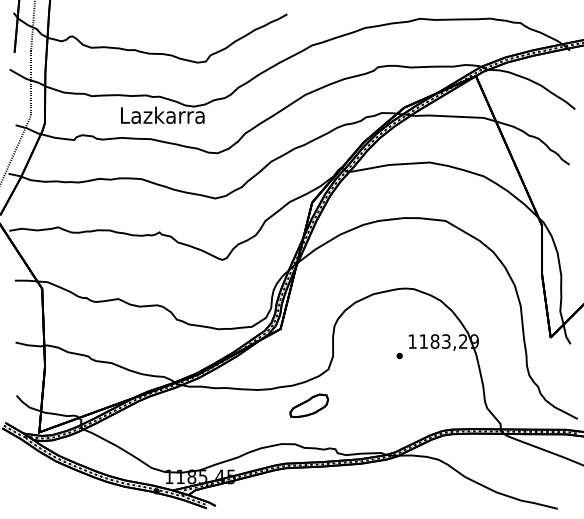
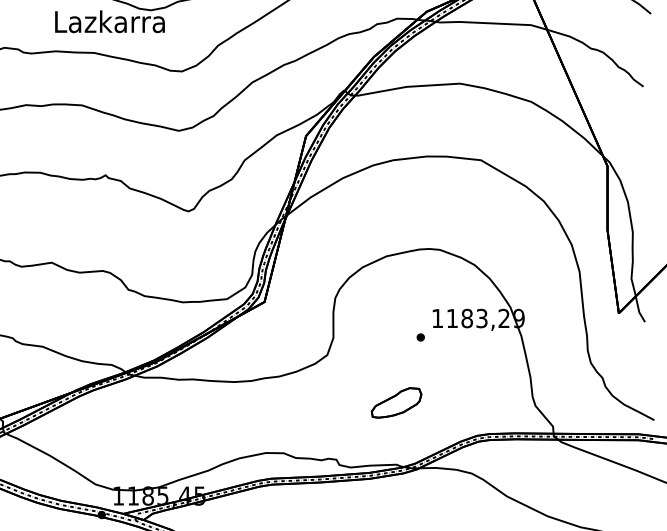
part: (309, 405) -> (396, 402), moved

